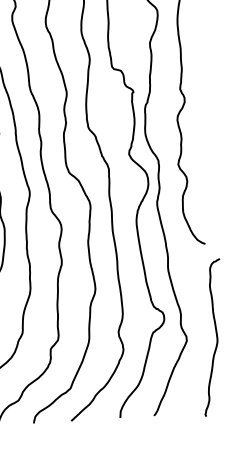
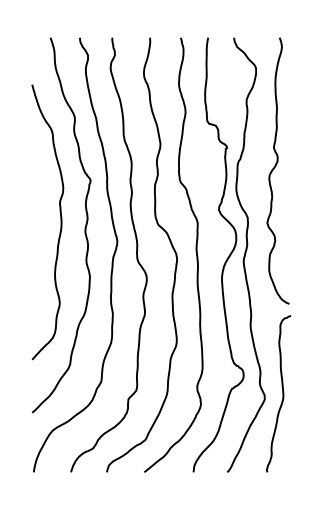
curve: (216, 336) -> (282, 393), moved

